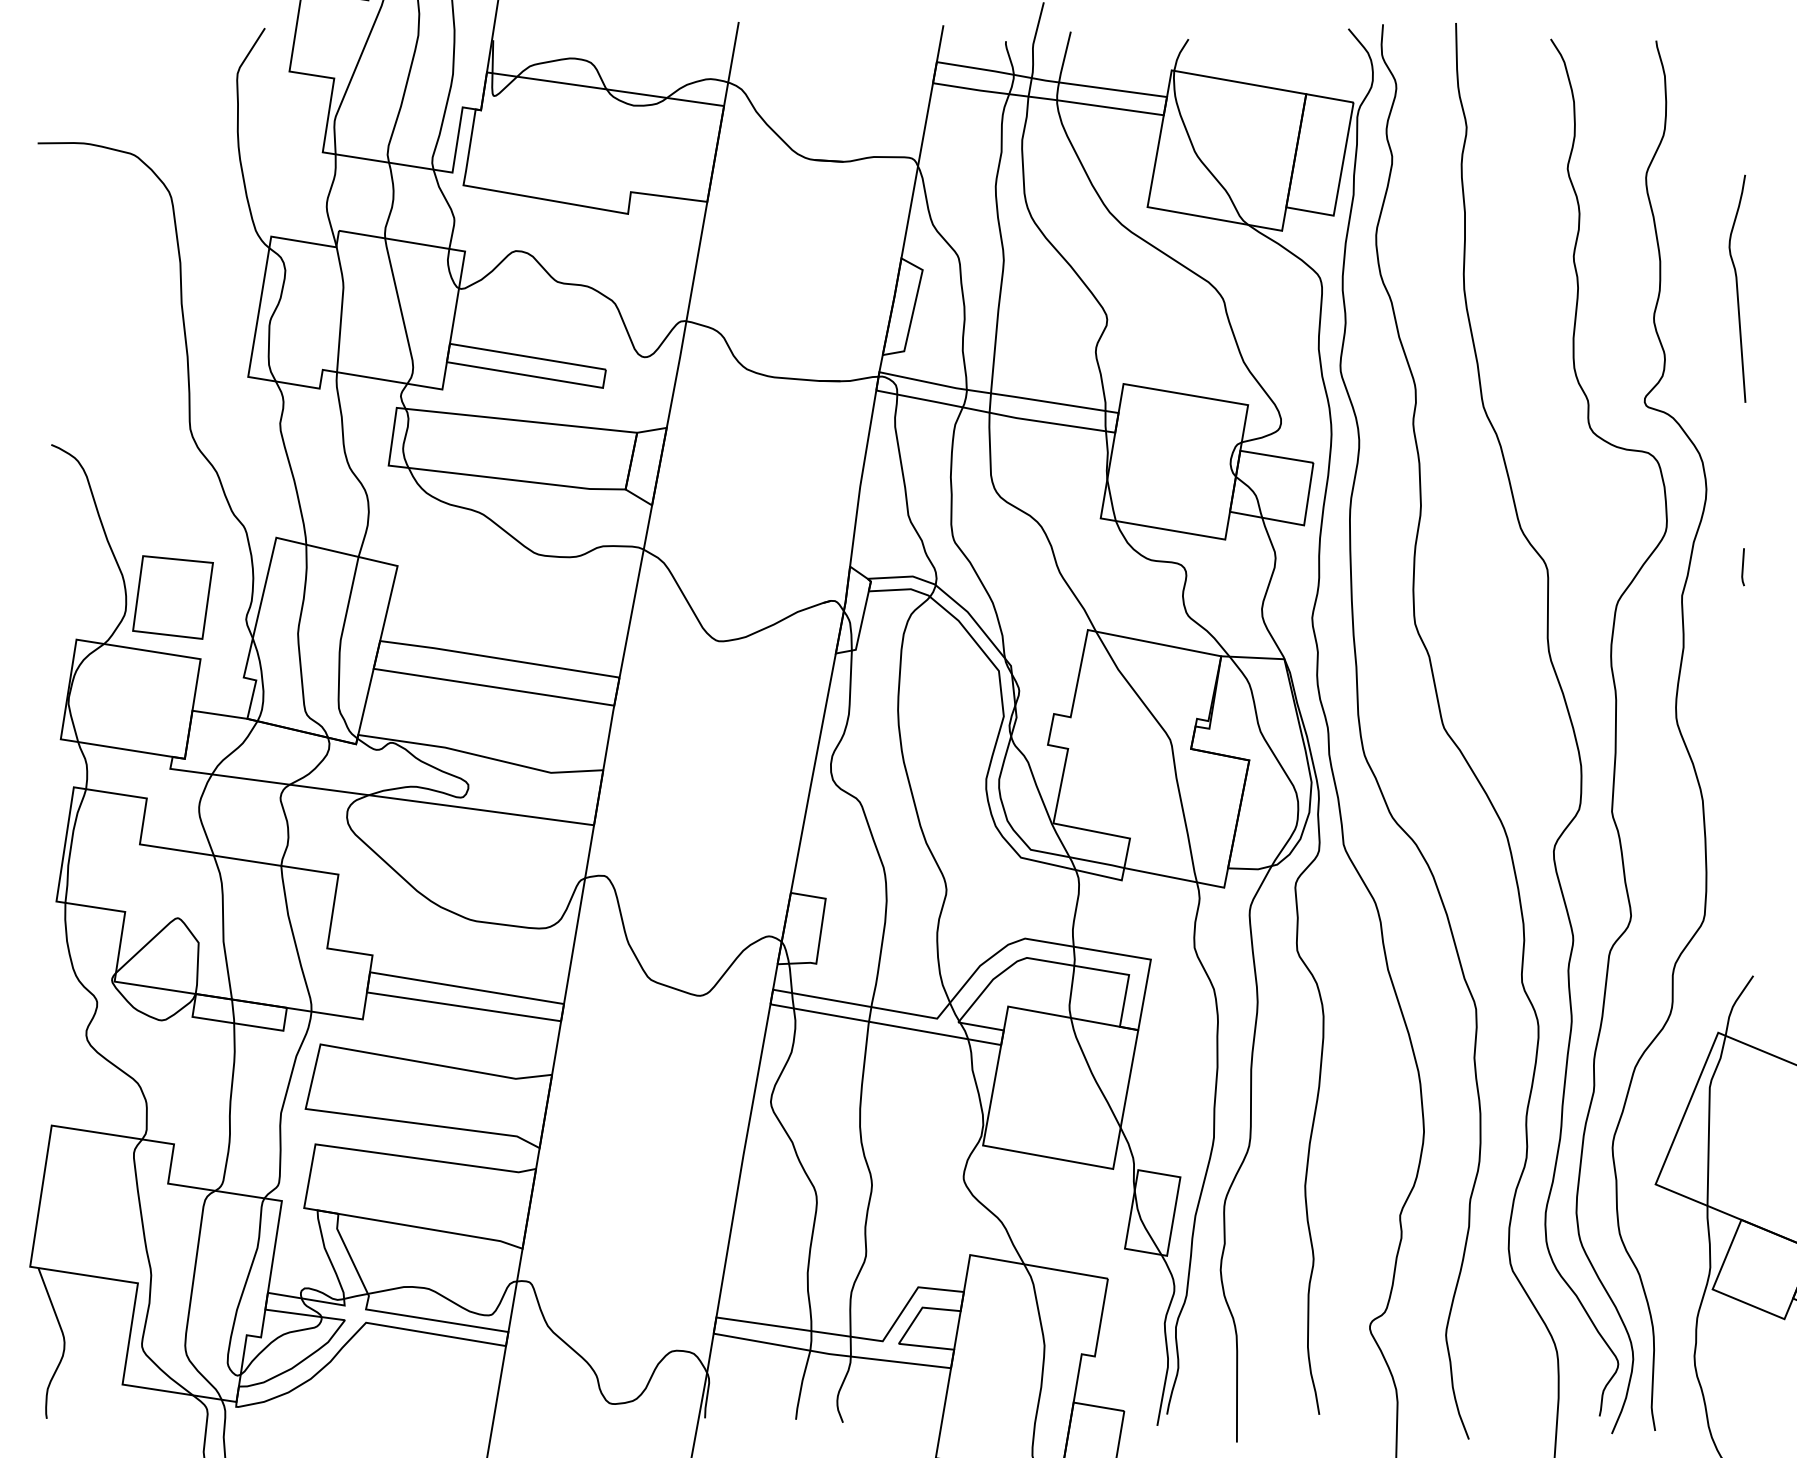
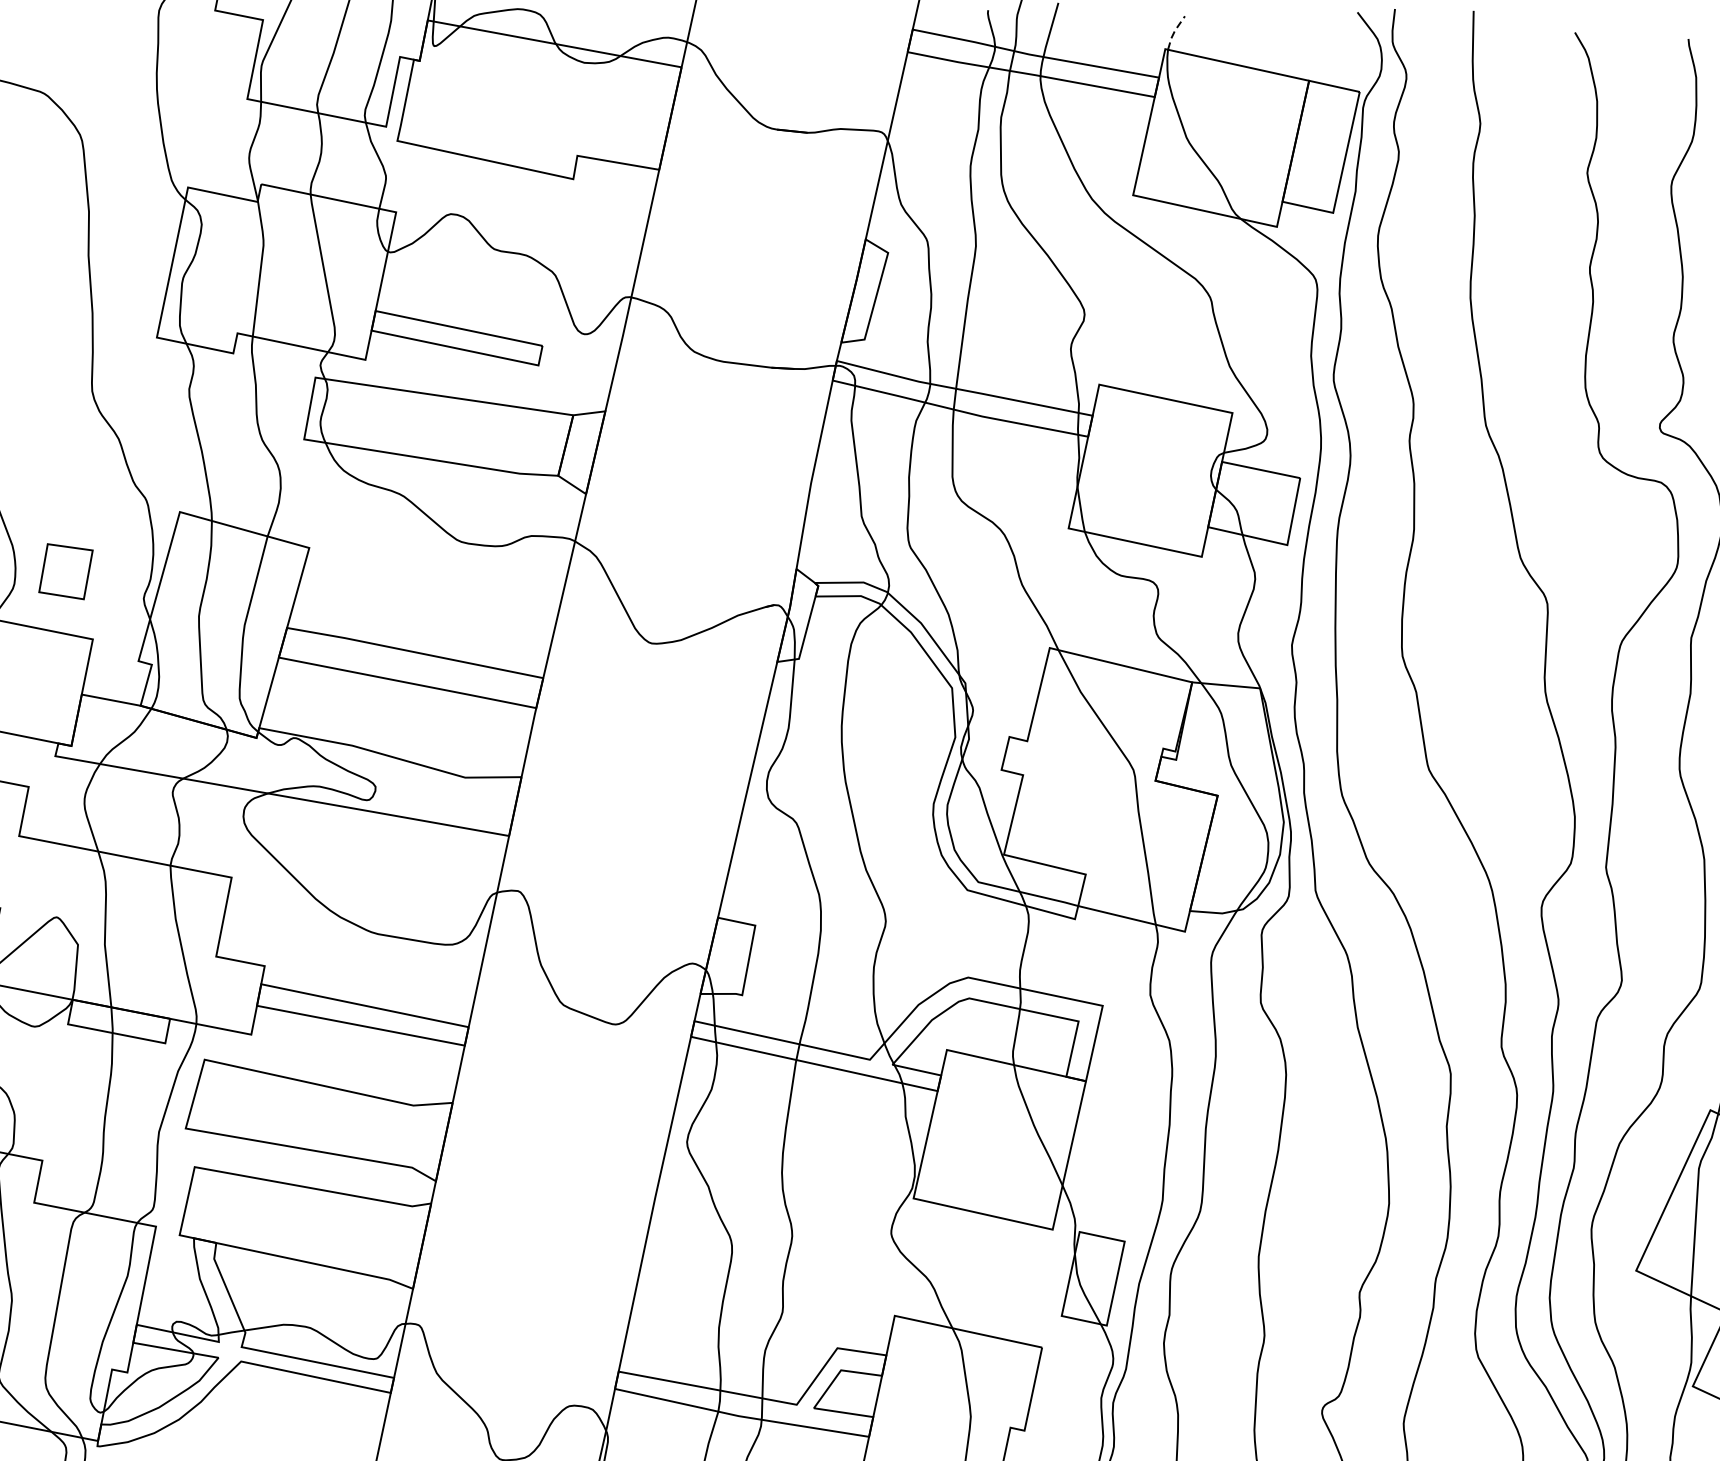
line: (1179, 53) -> (1174, 31), solid -> dashed
part: (172, 597) -> (65, 571), size x0.6

